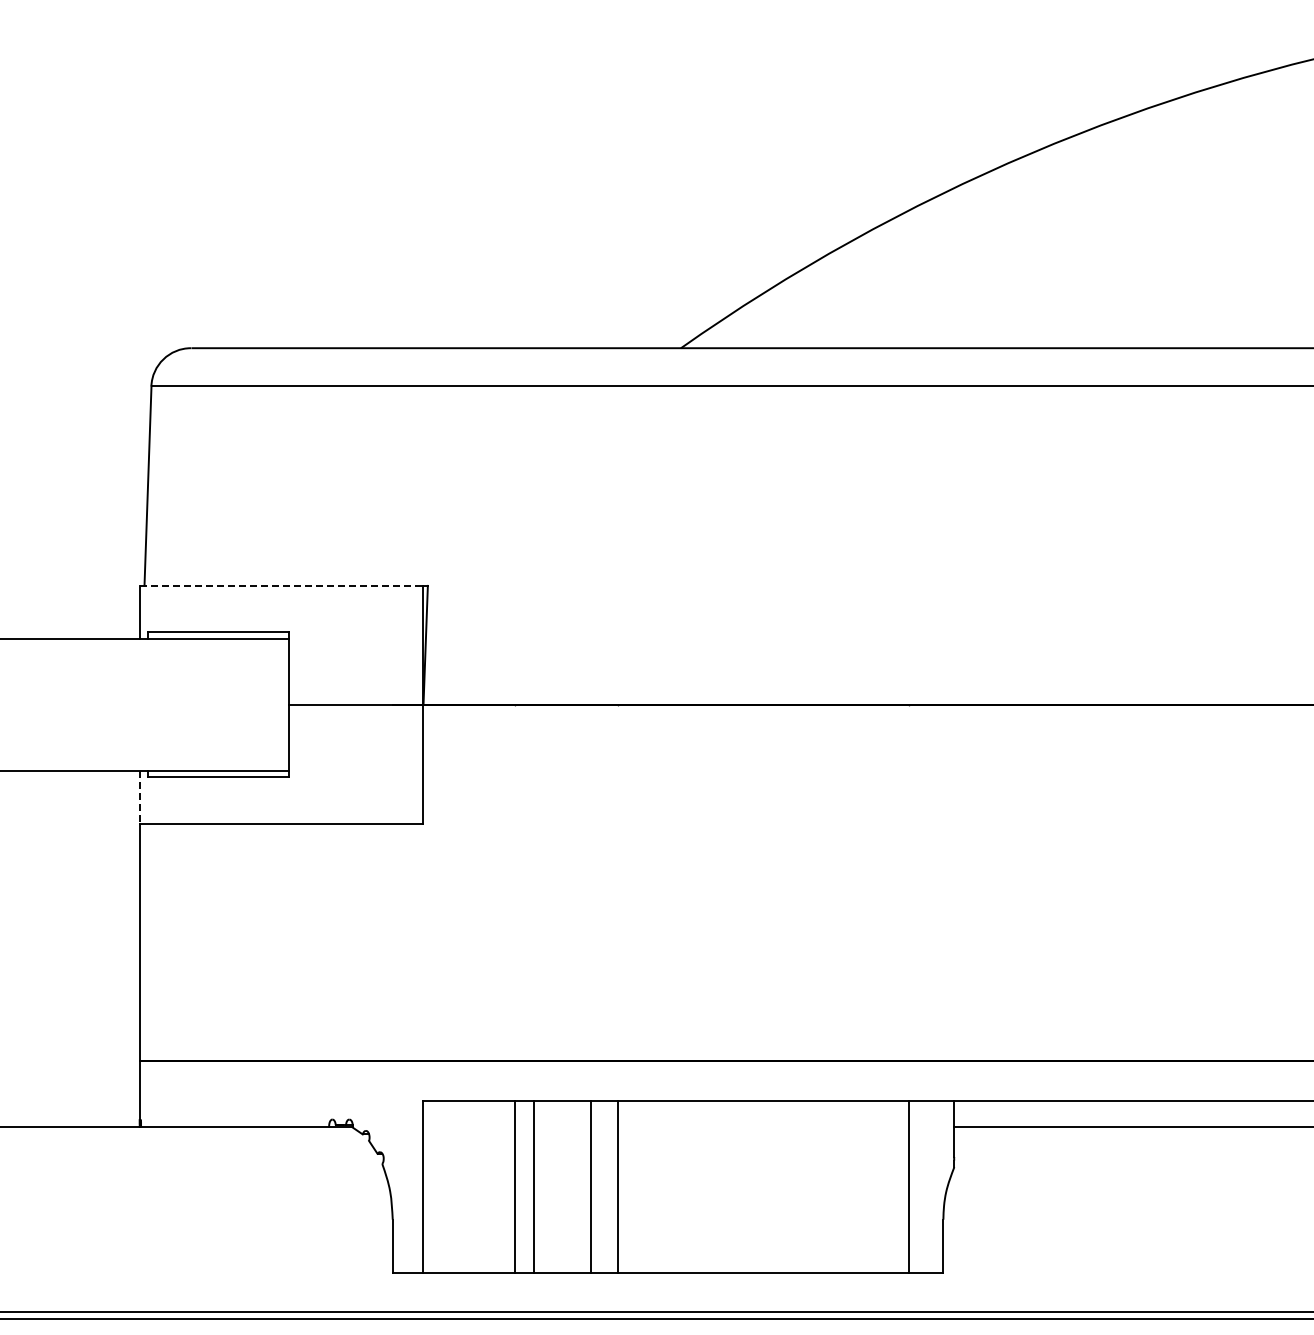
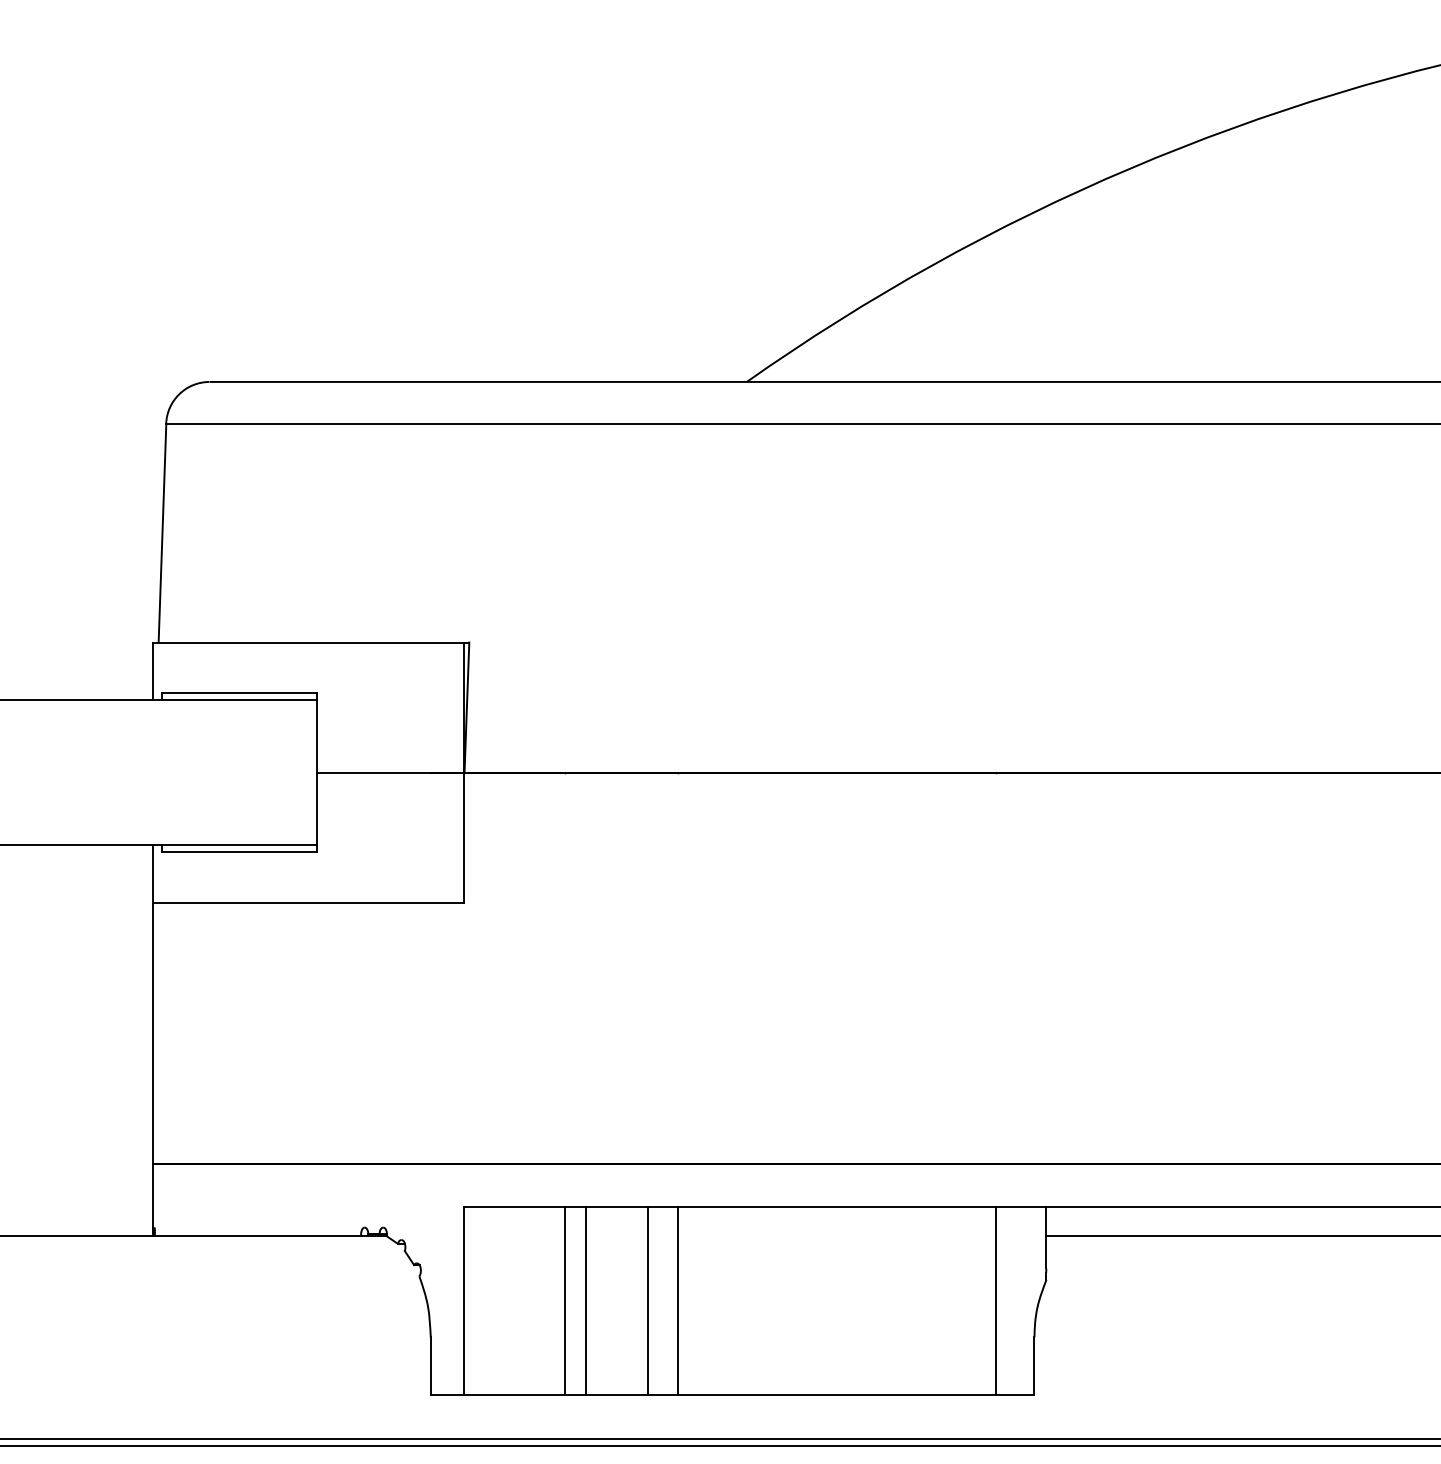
line: (281, 585) -> (308, 642), dashed -> solid
line: (139, 797) -> (153, 874), dashed -> solid

